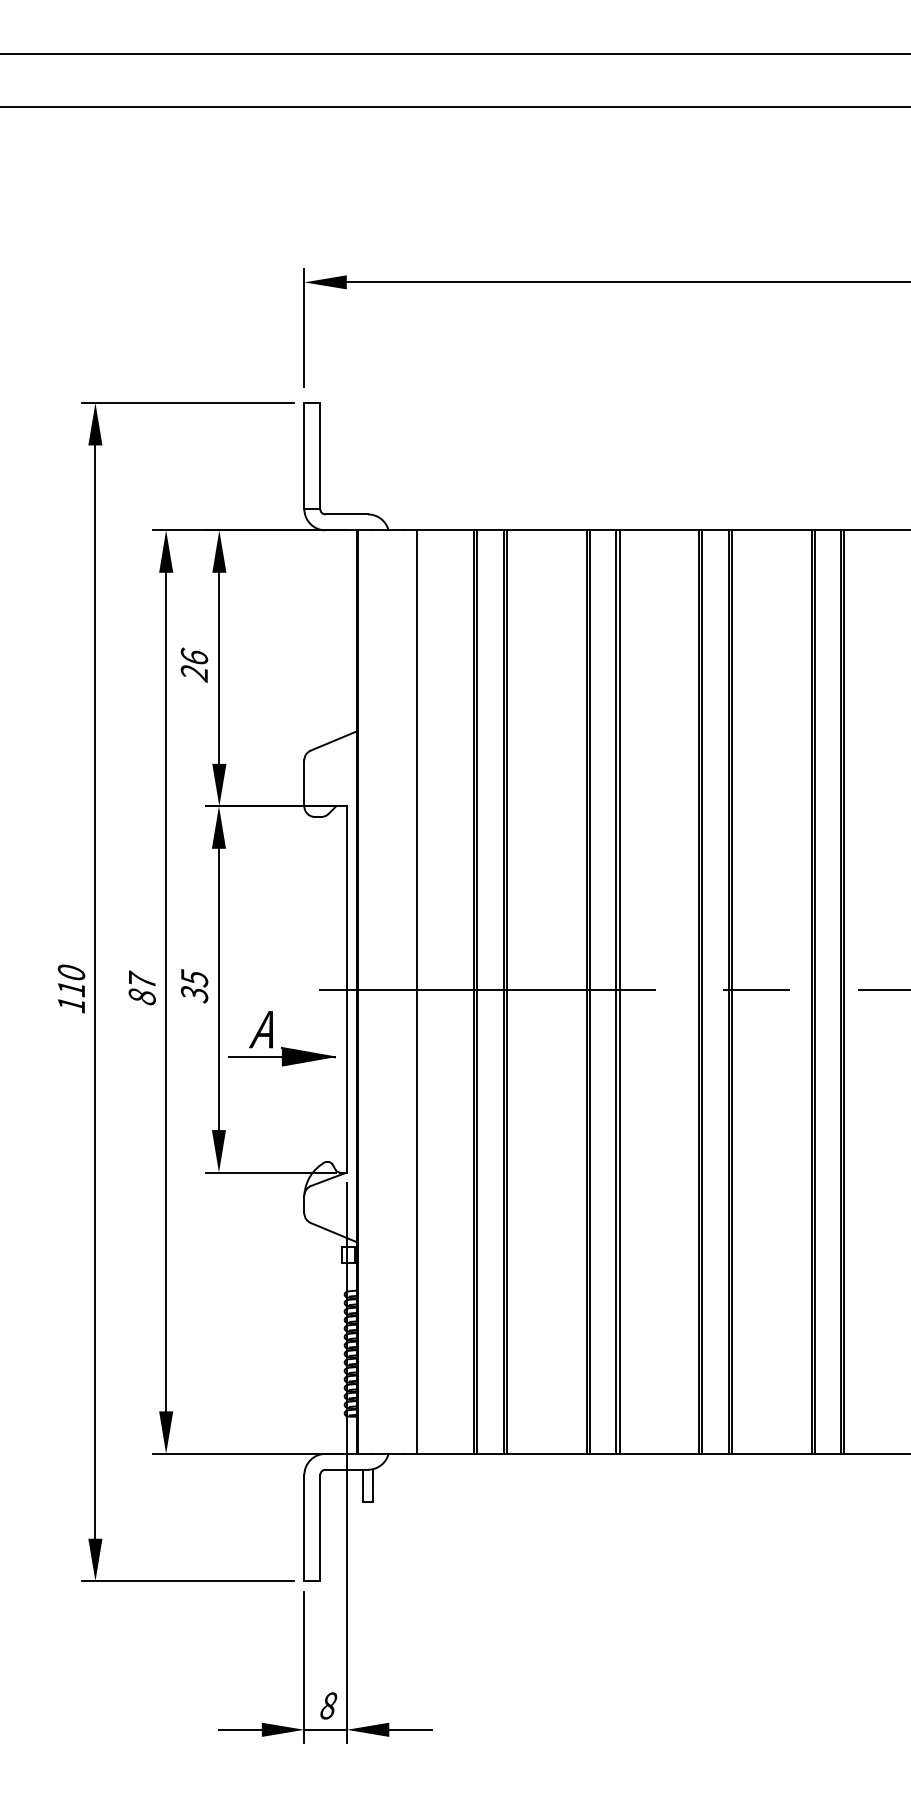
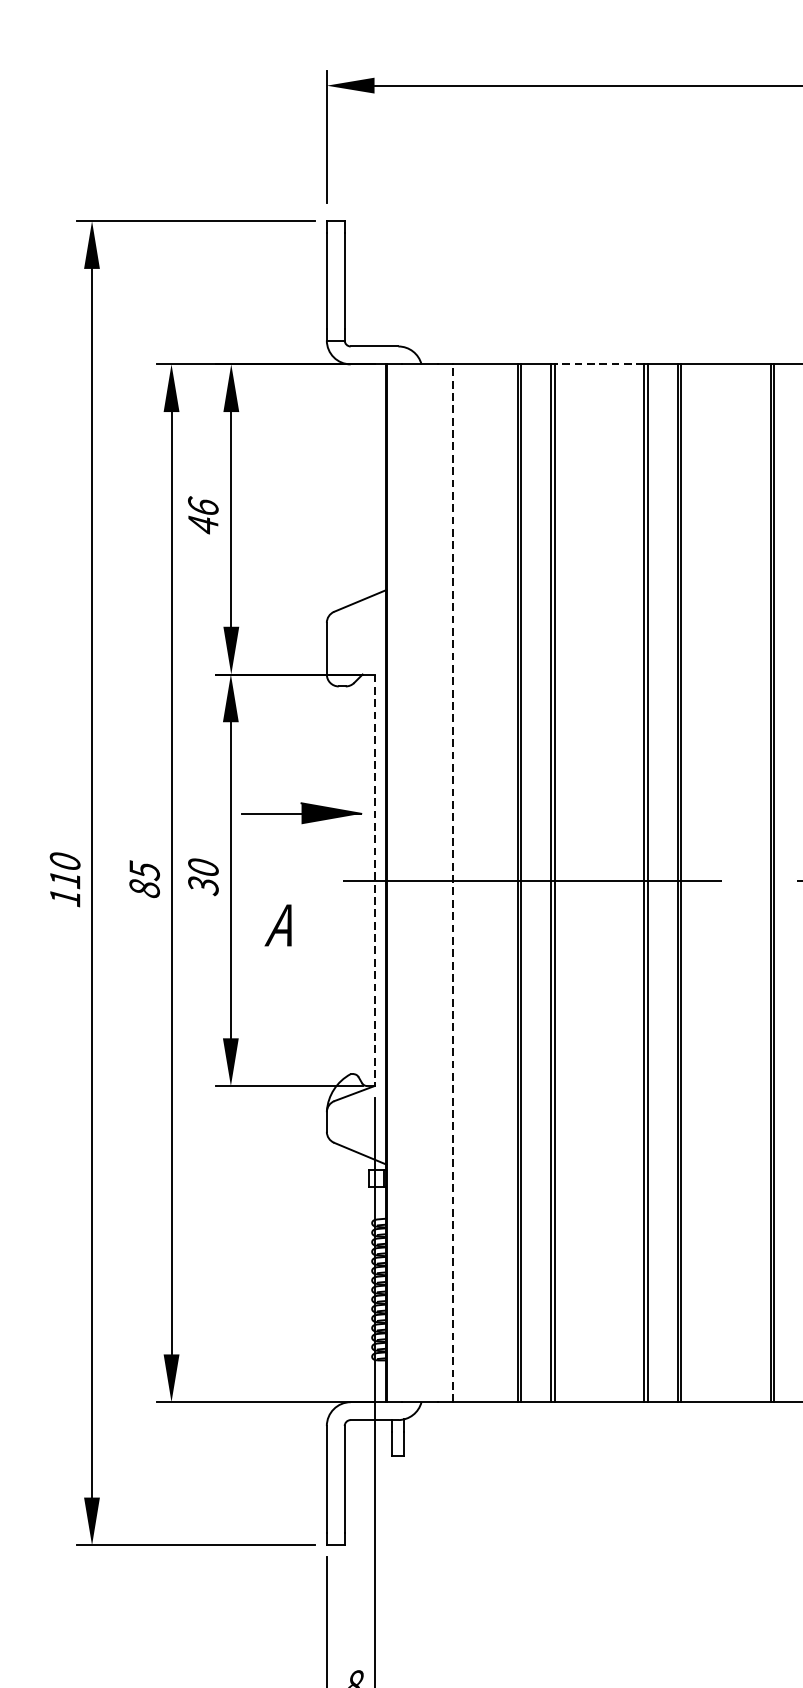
line: (546, 530) -> (598, 364), solid -> dashed
text: (193, 673) -> (202, 525), 26 -> 46
text: (194, 978) -> (203, 867), 35 -> 30
text: (142, 980) -> (144, 870), 87 -> 85
line: (346, 989) -> (374, 880), solid -> dashed
line: (416, 992) -> (452, 883), solid -> dashed
part: (281, 1056) -> (301, 812), moved

